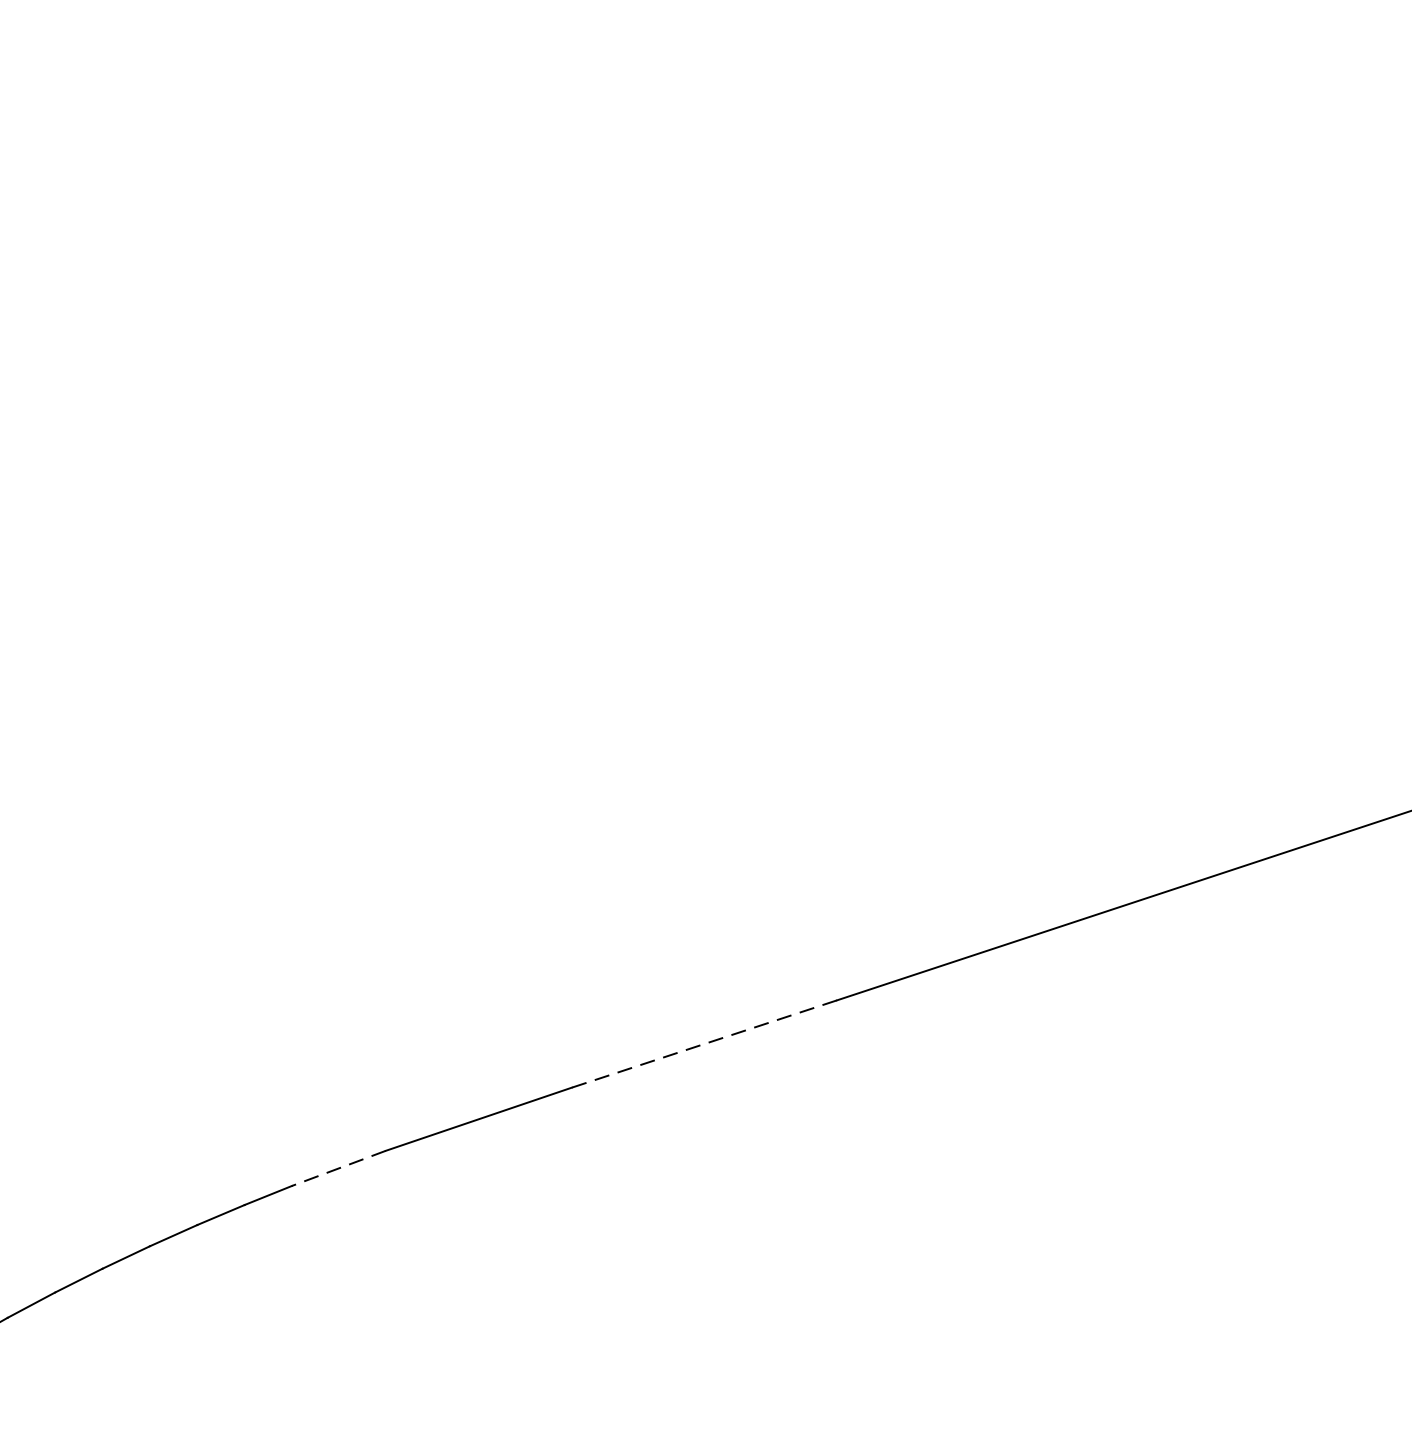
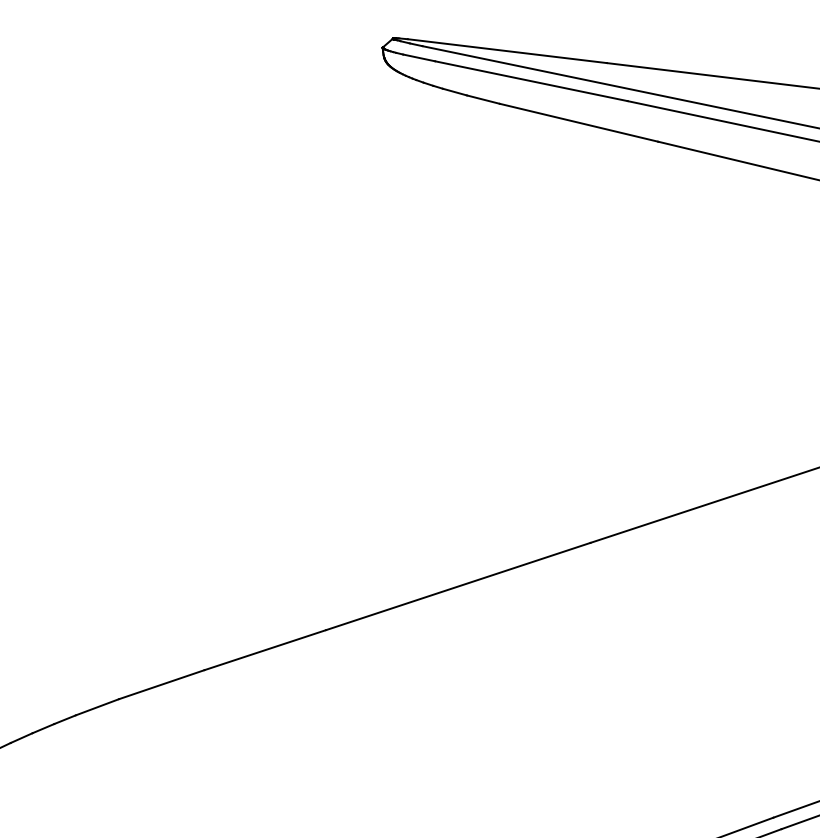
line: (702, 1044) -> (264, 650), dashed -> solid
line: (338, 1168) -> (97, 707), dashed -> solid

